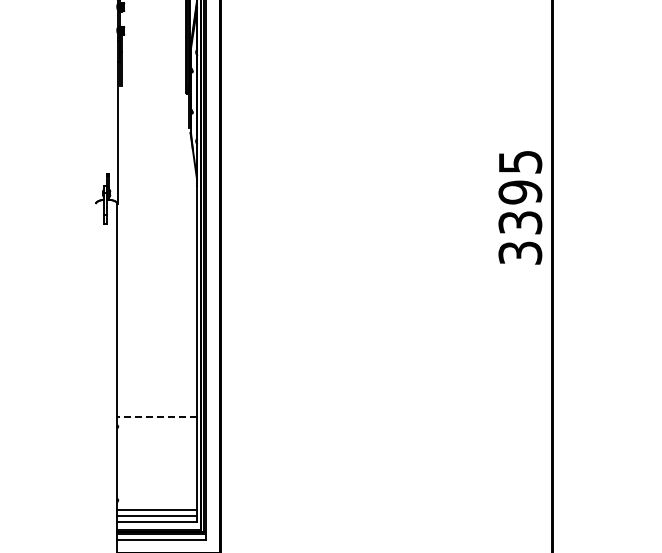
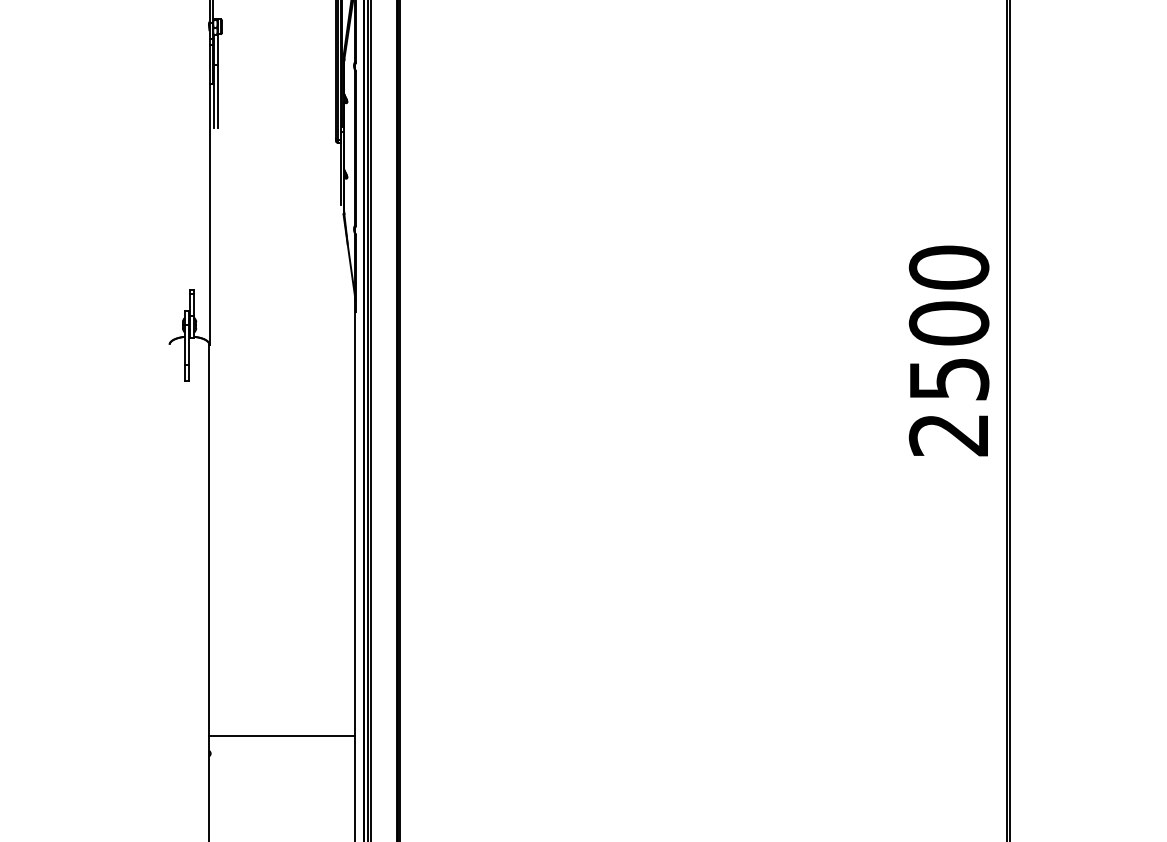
text: (520, 207) -> (949, 351), 3395 -> 2500
line: (157, 417) -> (282, 736), dashed -> solid

